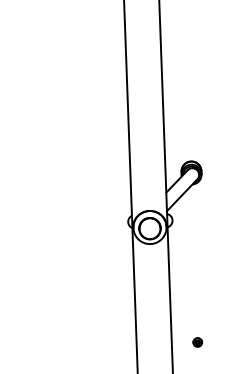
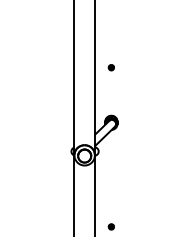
part: (186, 82) -> (110, 67), added

